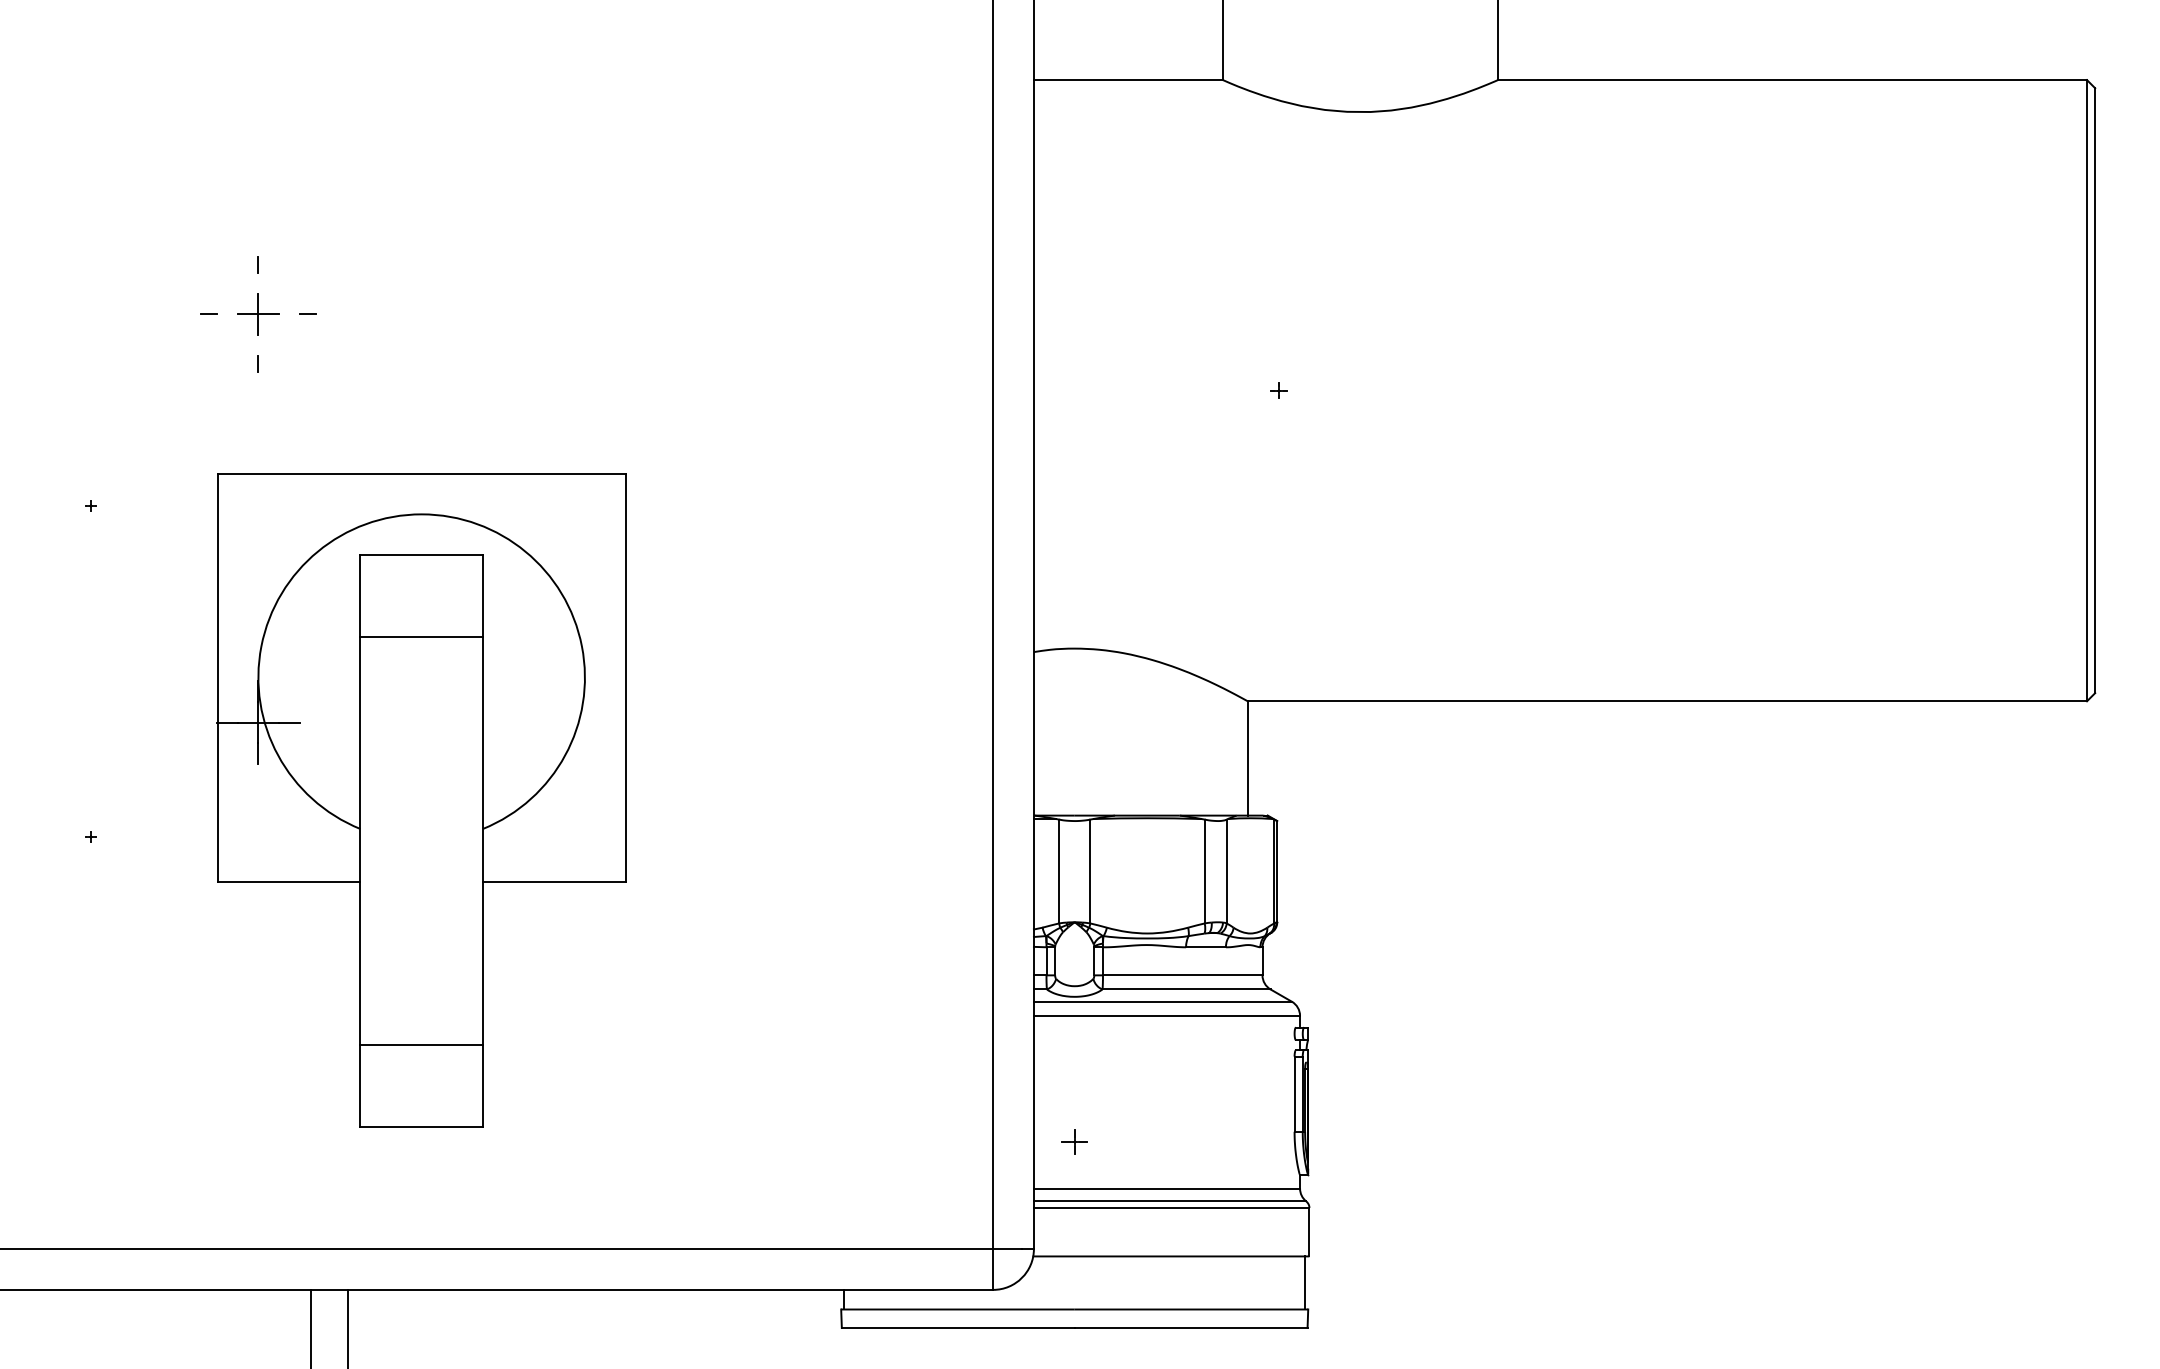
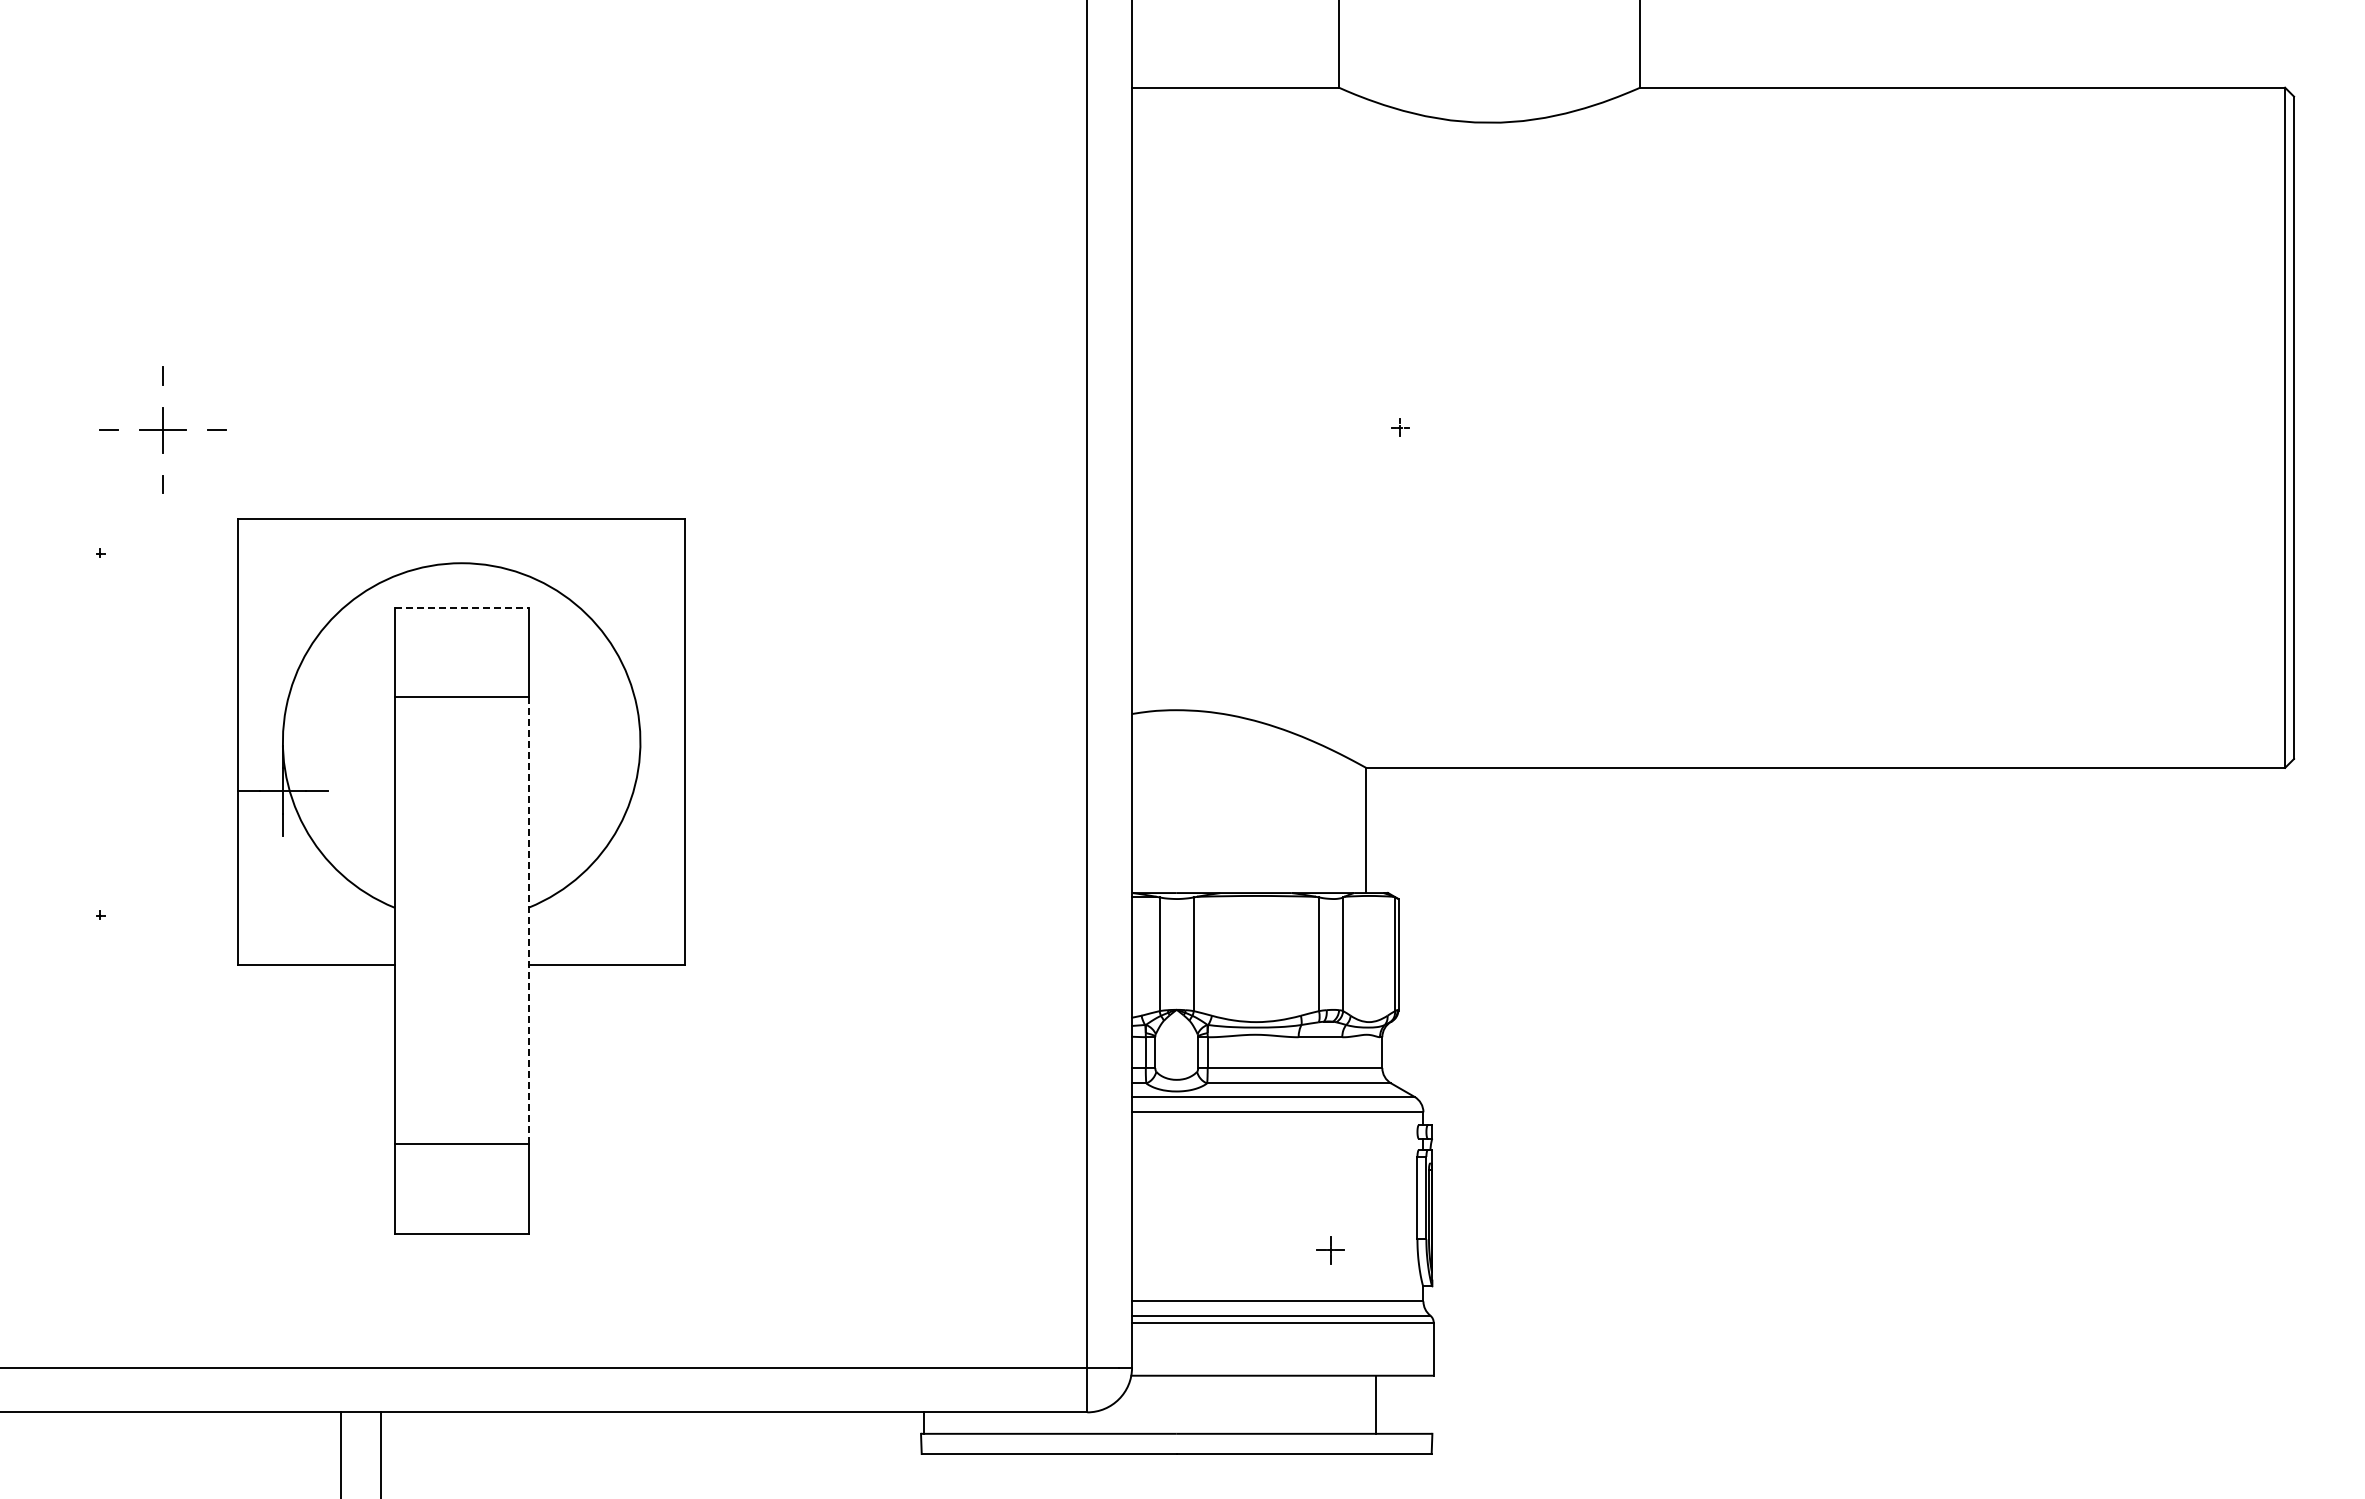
part: (258, 313) -> (162, 429), moved
line: (422, 554) -> (462, 607), solid -> dashed
line: (482, 841) -> (528, 921), solid -> dashed
part: (1074, 1142) -> (1330, 1250), moved
line: (1305, 1282) -> (1376, 1404), moved

